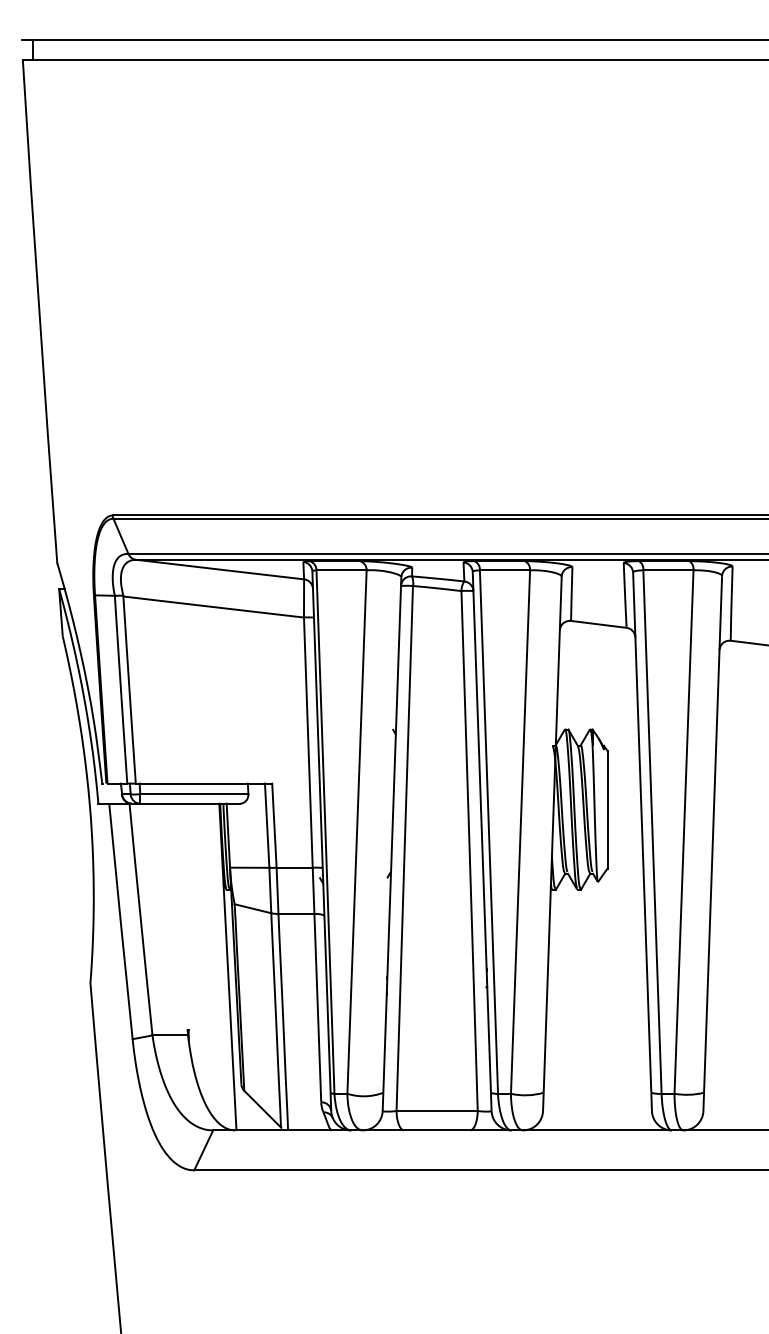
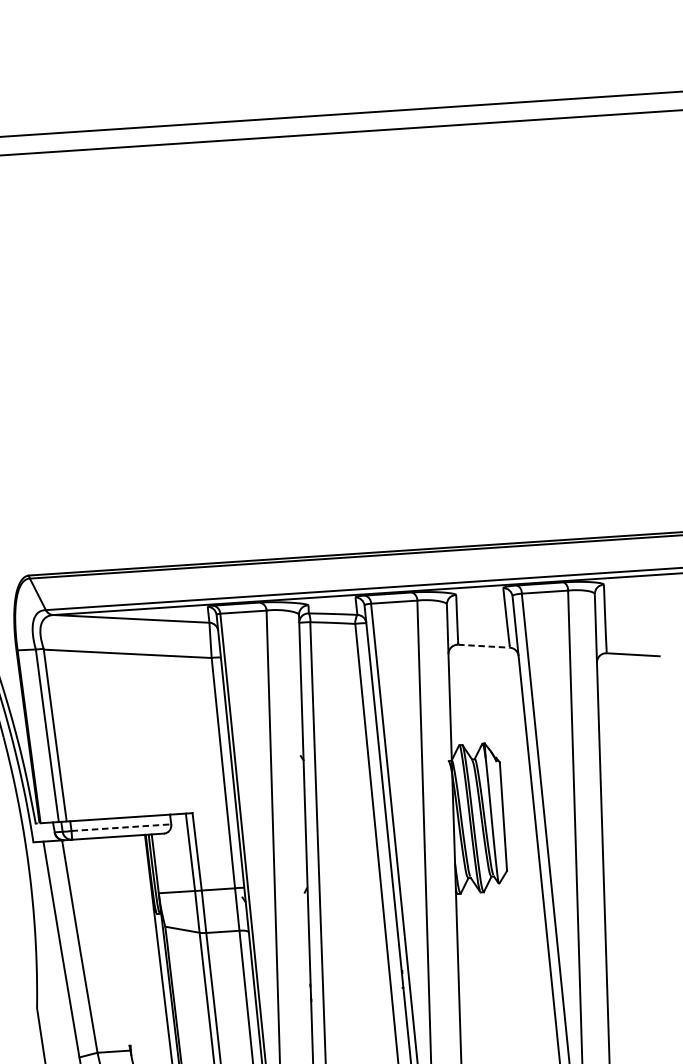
line: (598, 624) -> (483, 646), solid -> dashed
line: (194, 794) -> (121, 827), solid -> dashed

